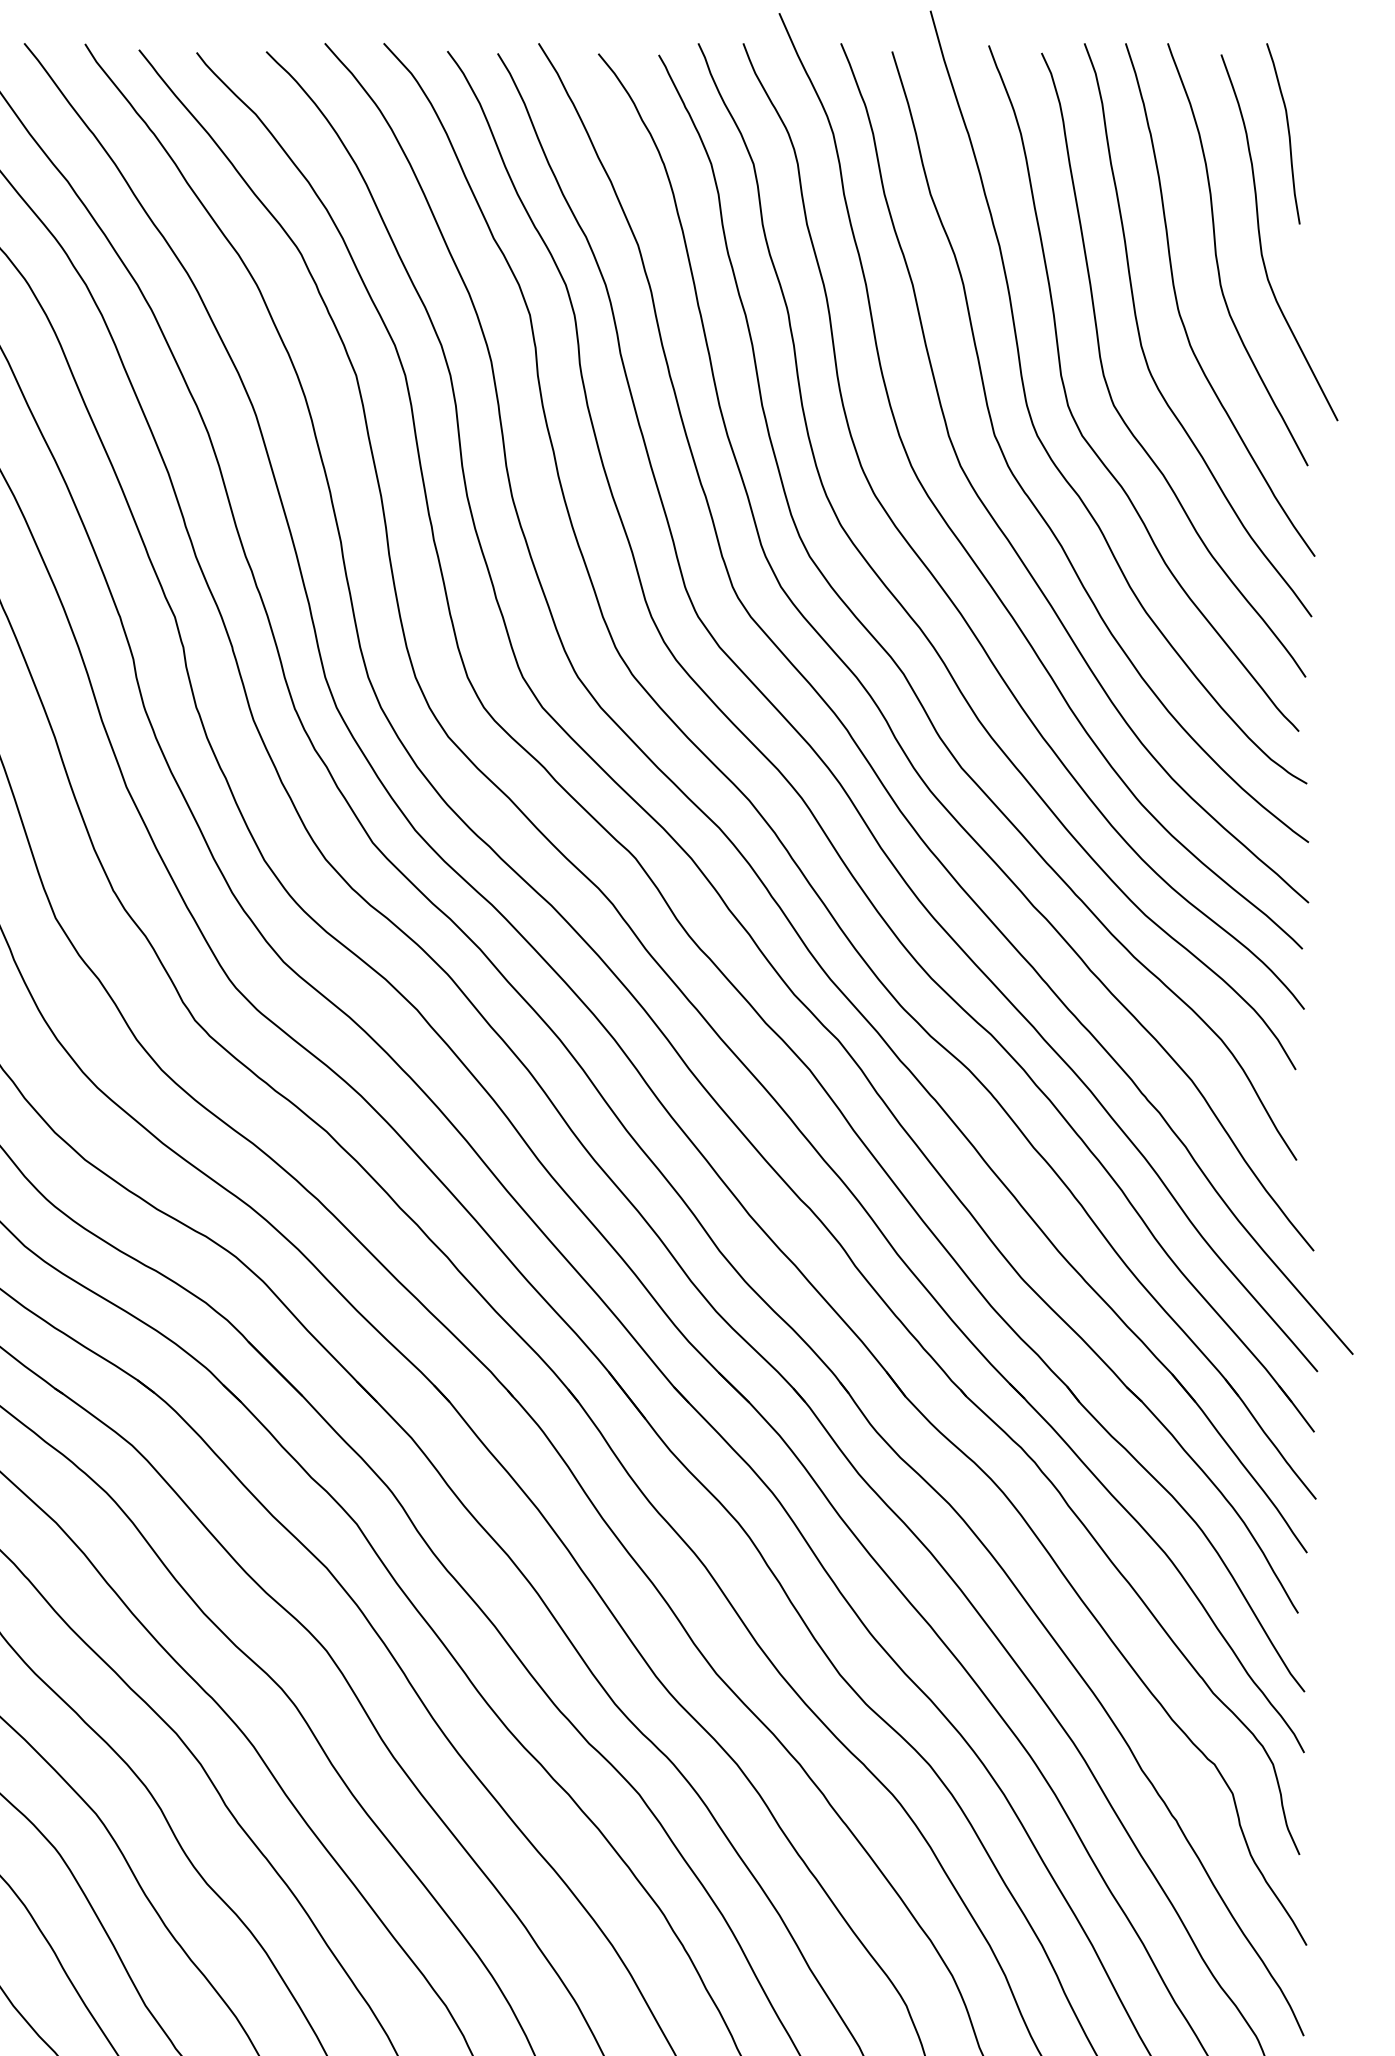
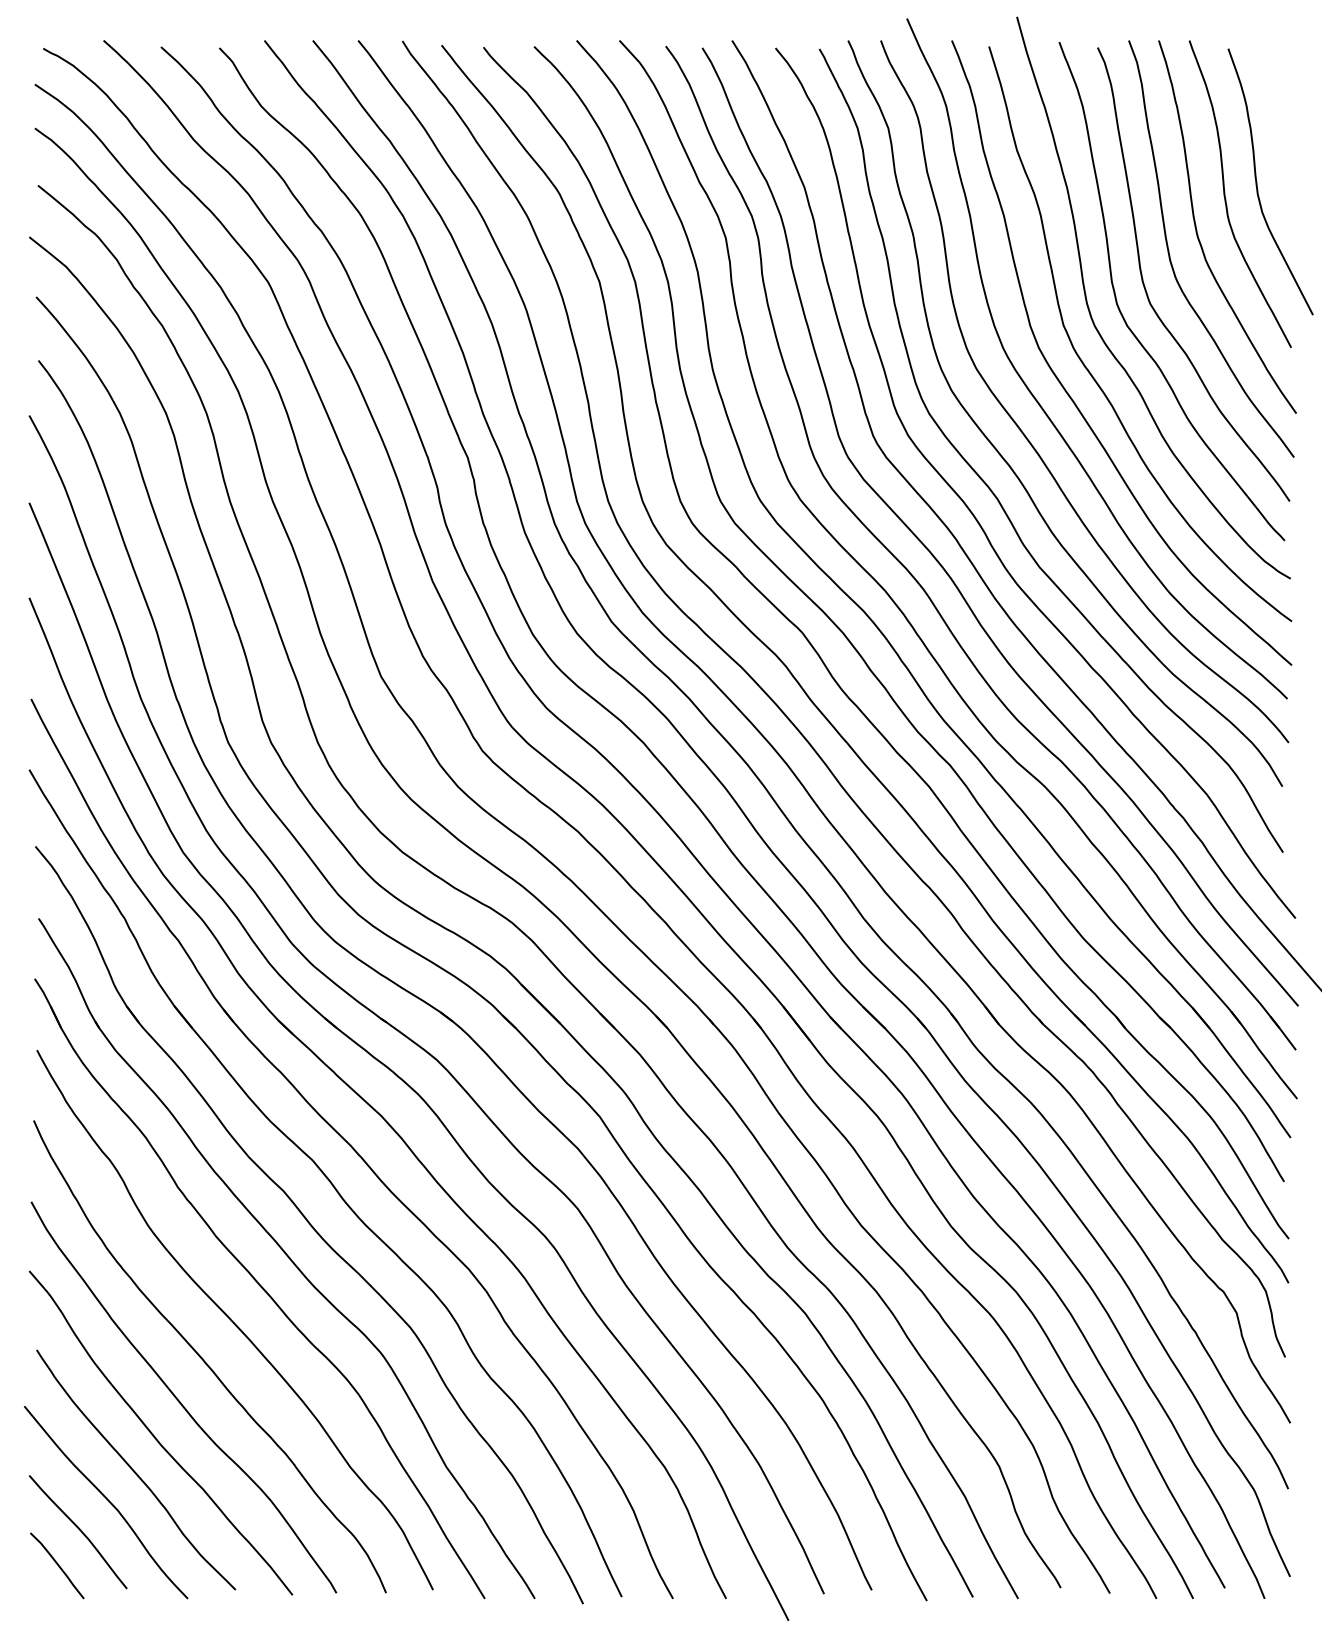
curve: (1287, 134) -> (1276, 106), removed

